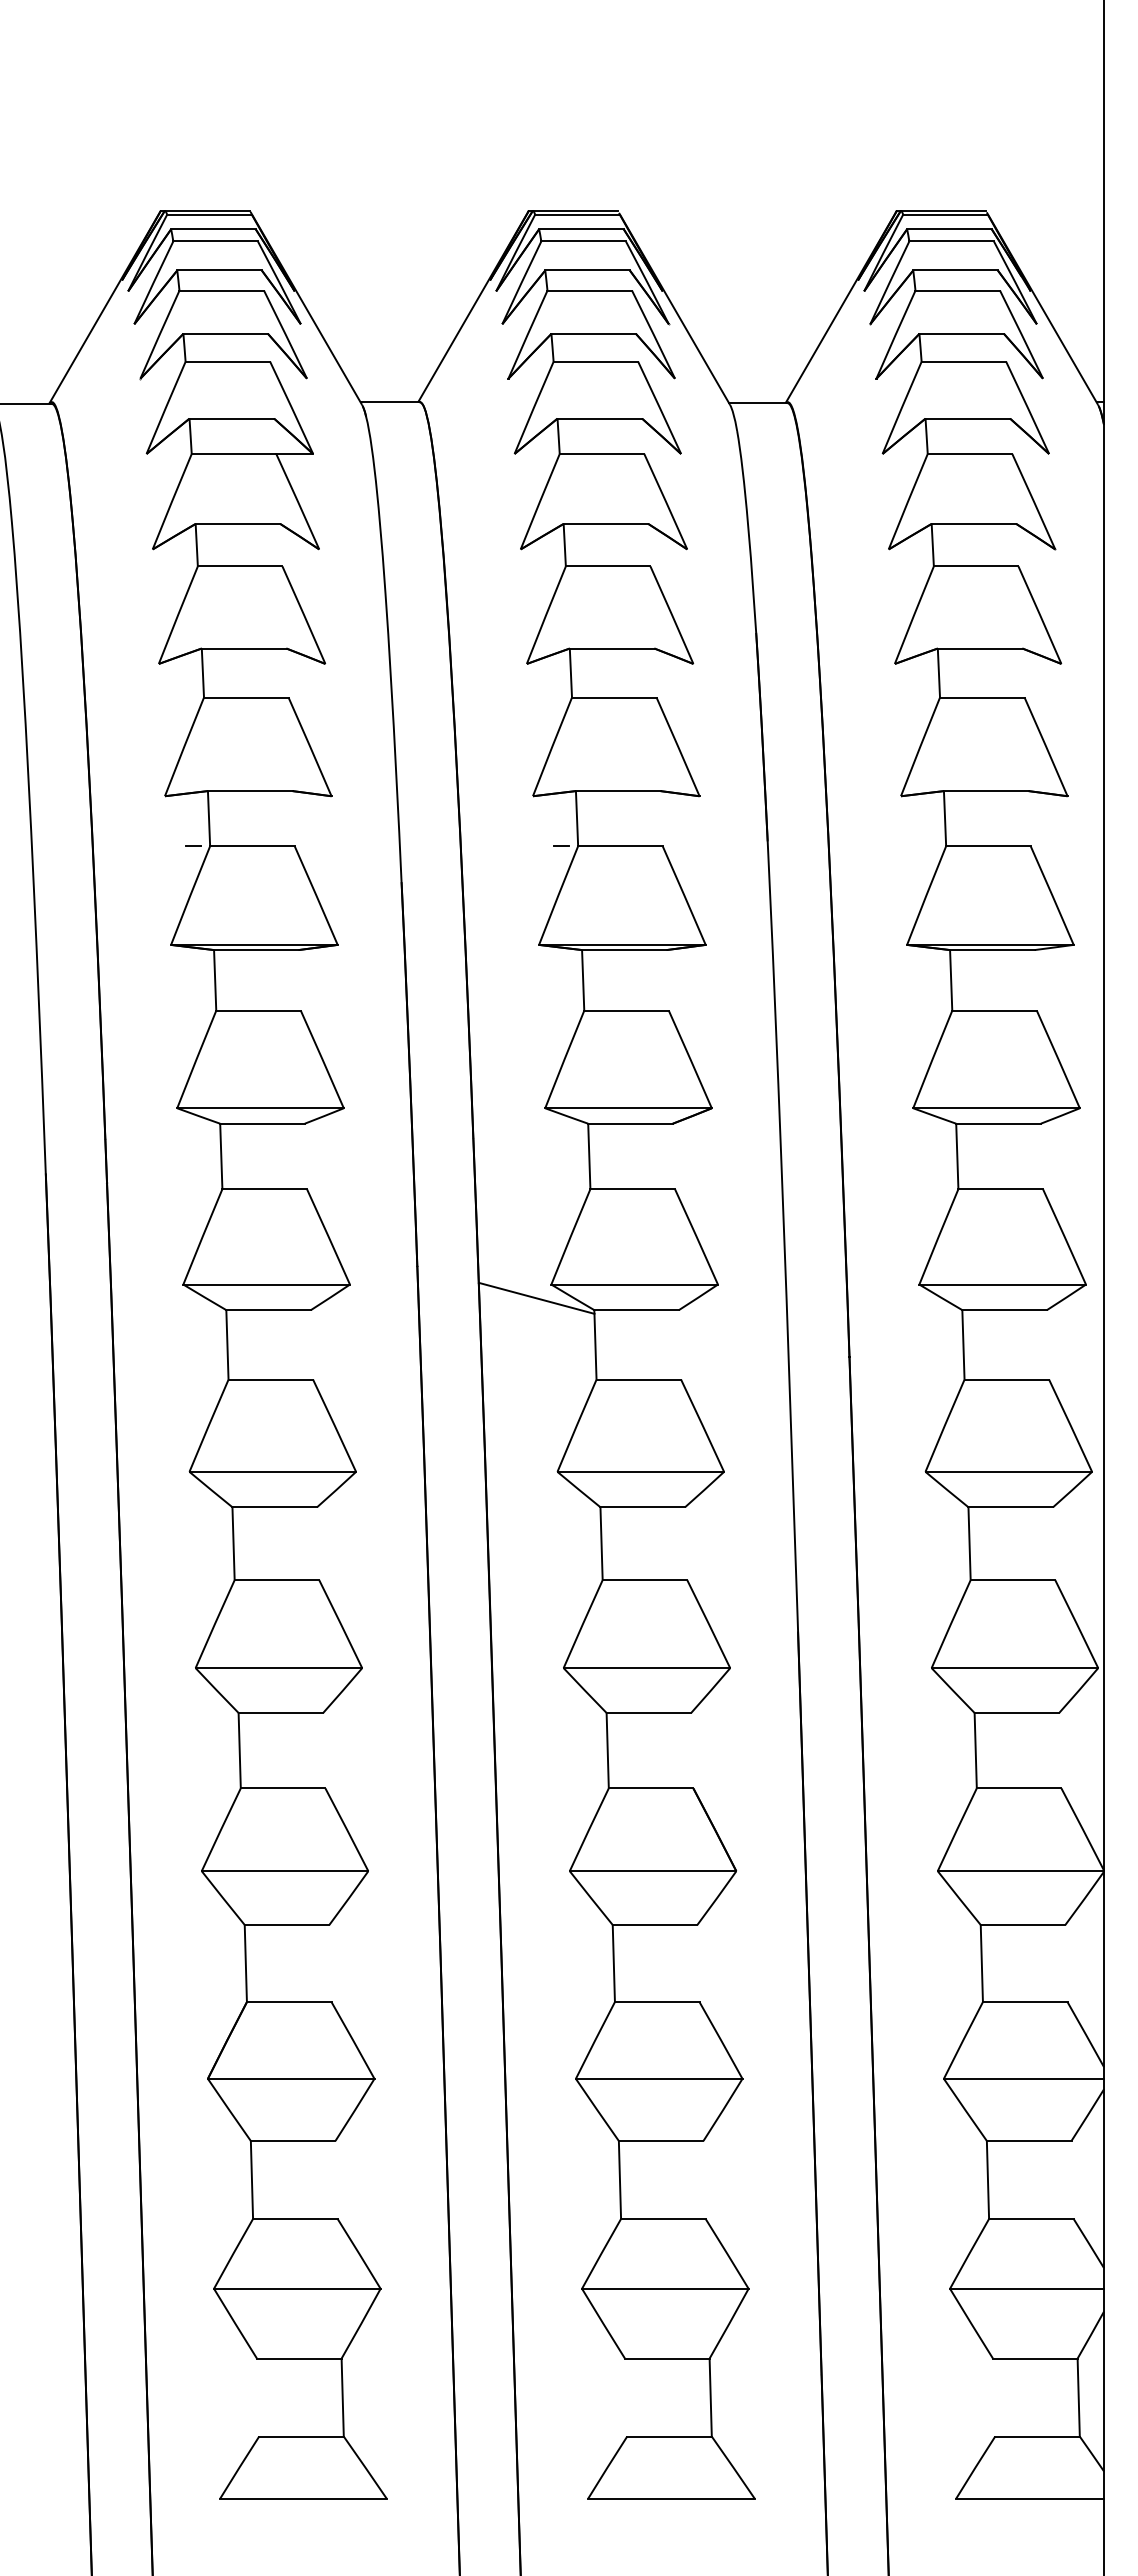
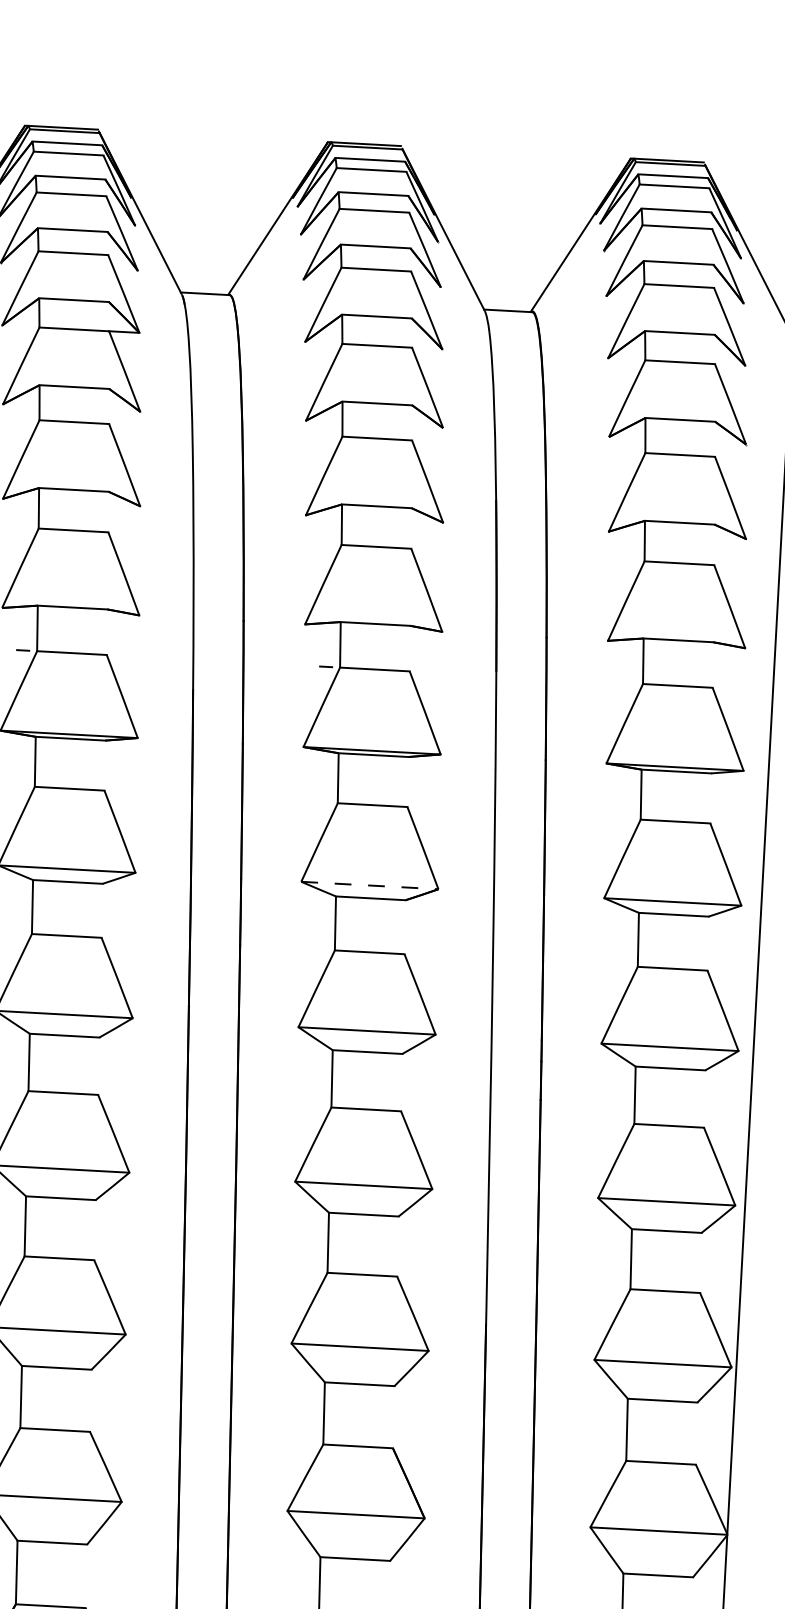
line: (629, 1108) -> (370, 885), solid -> dashed
line: (536, 1297) -> (285, 1037), removed

